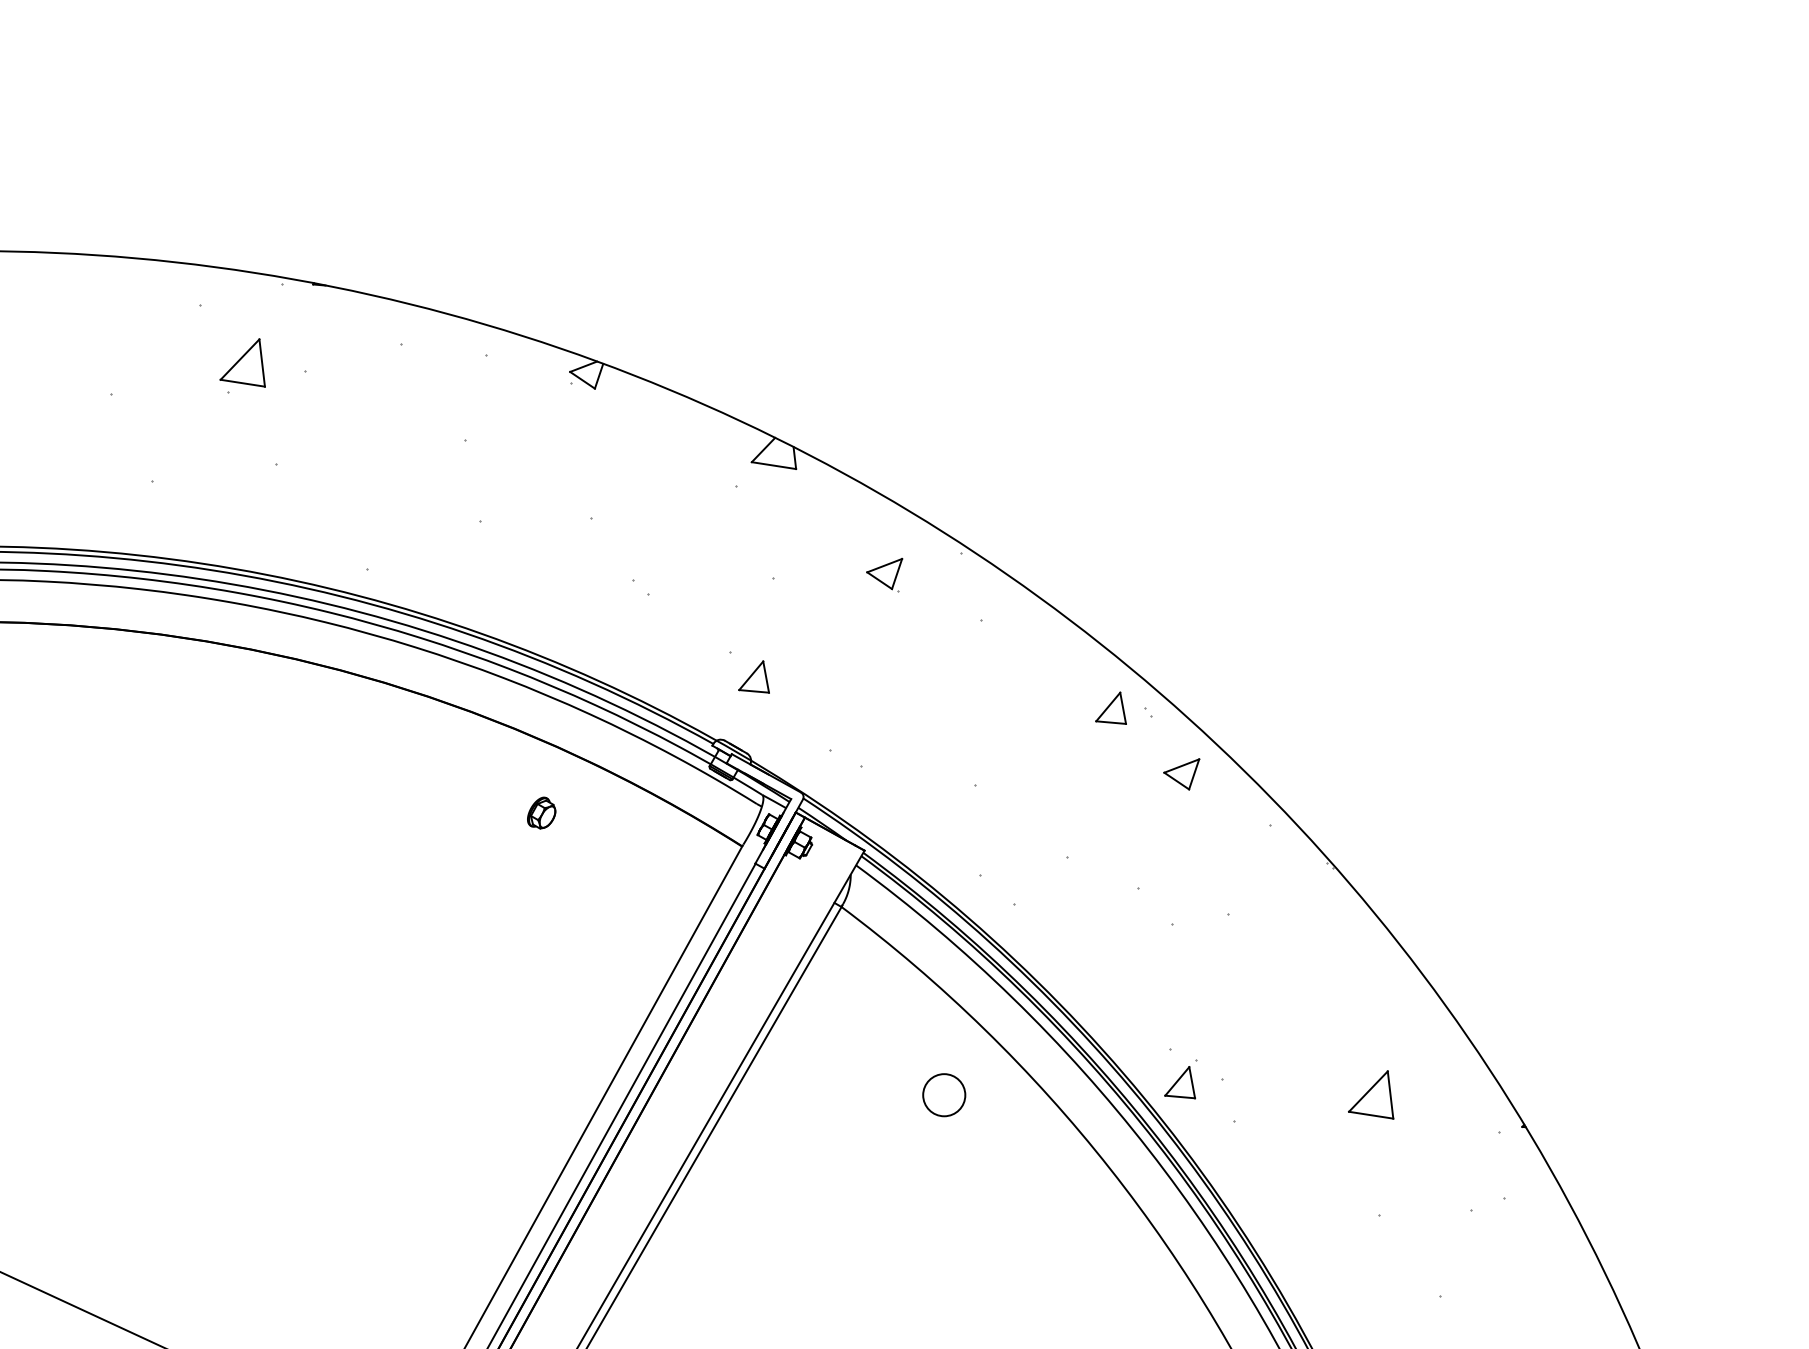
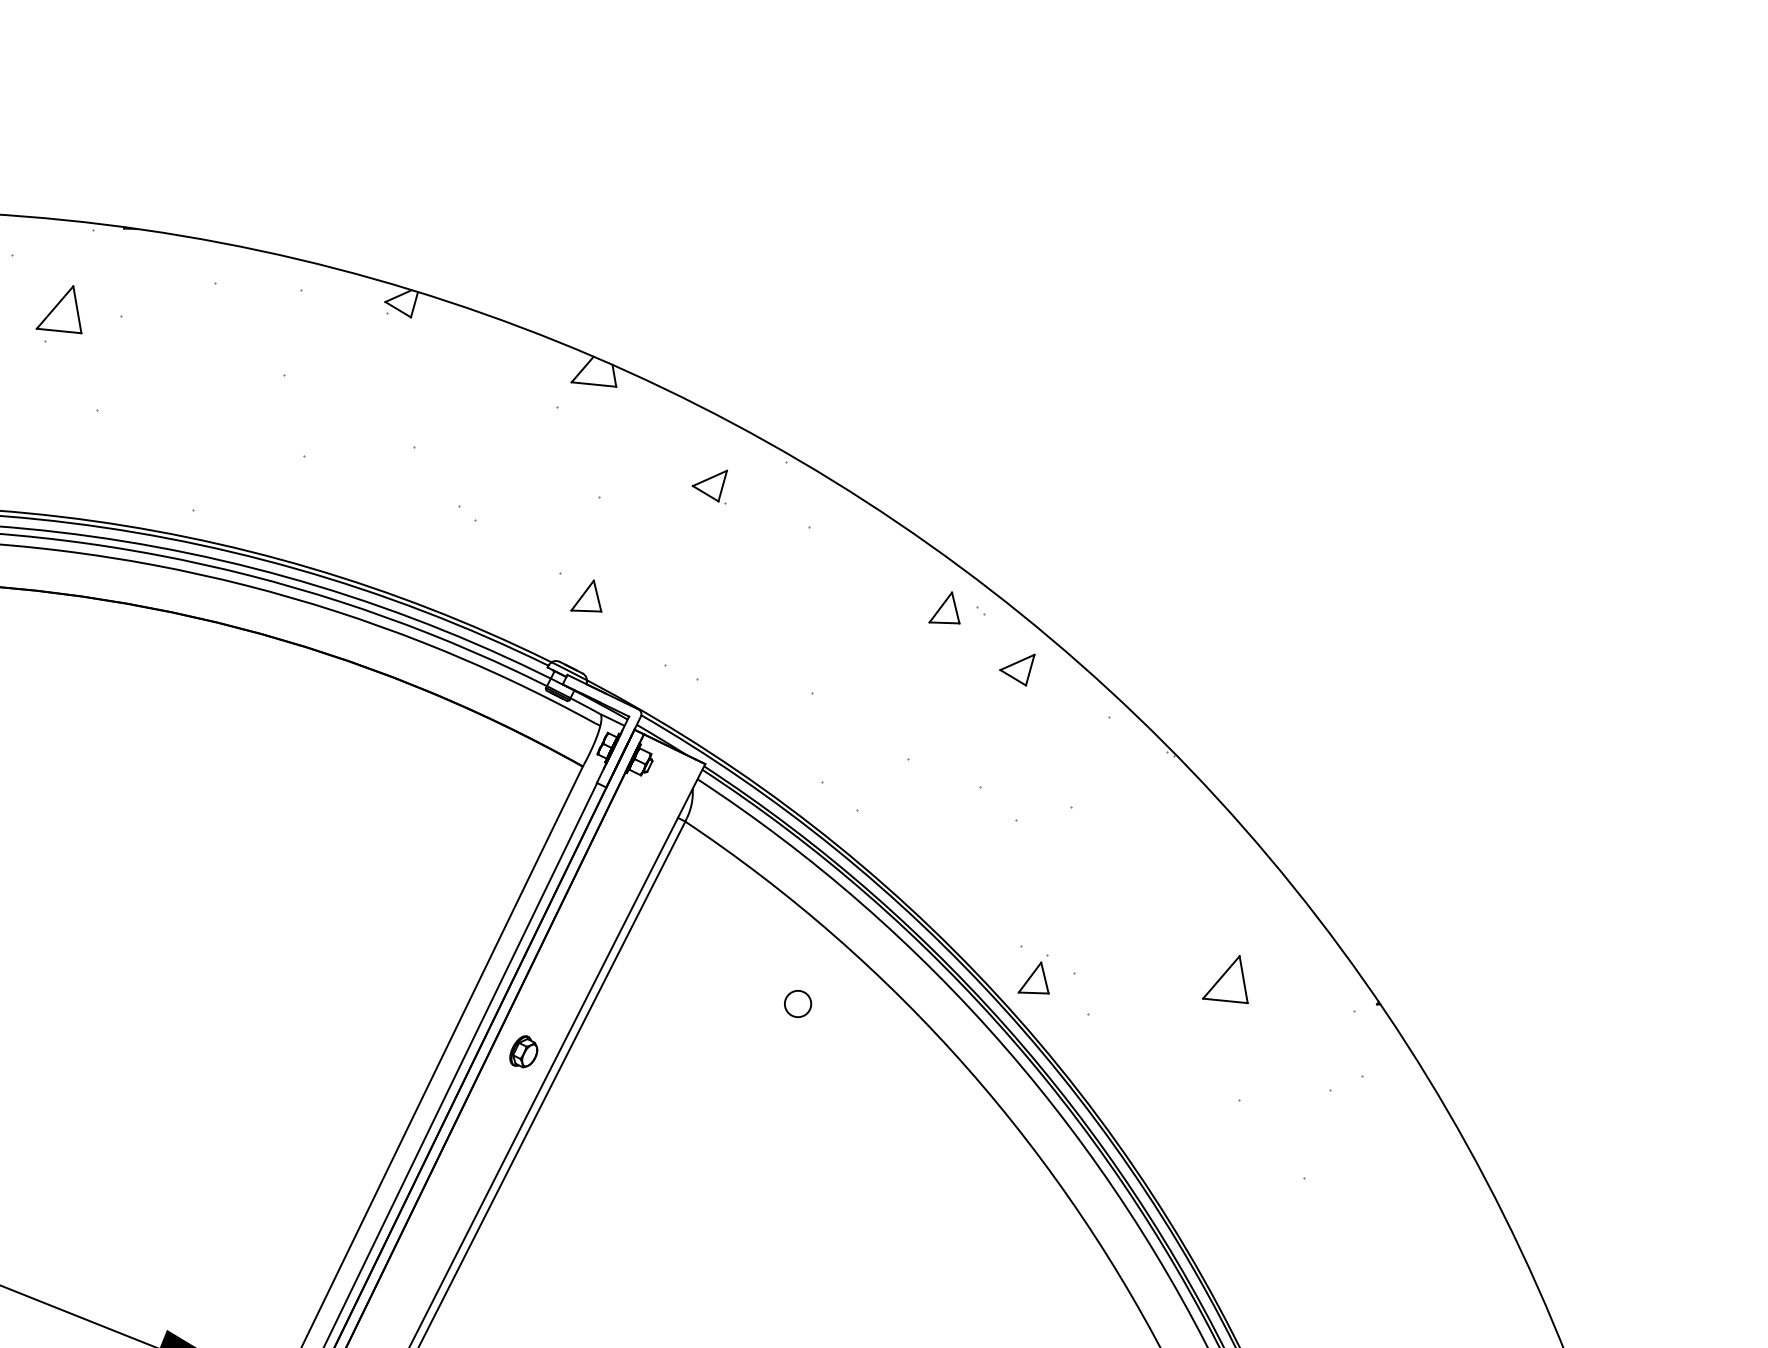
part: (541, 812) -> (523, 1051), moved
circle: (944, 1095) -> (798, 1004), size x0.62

